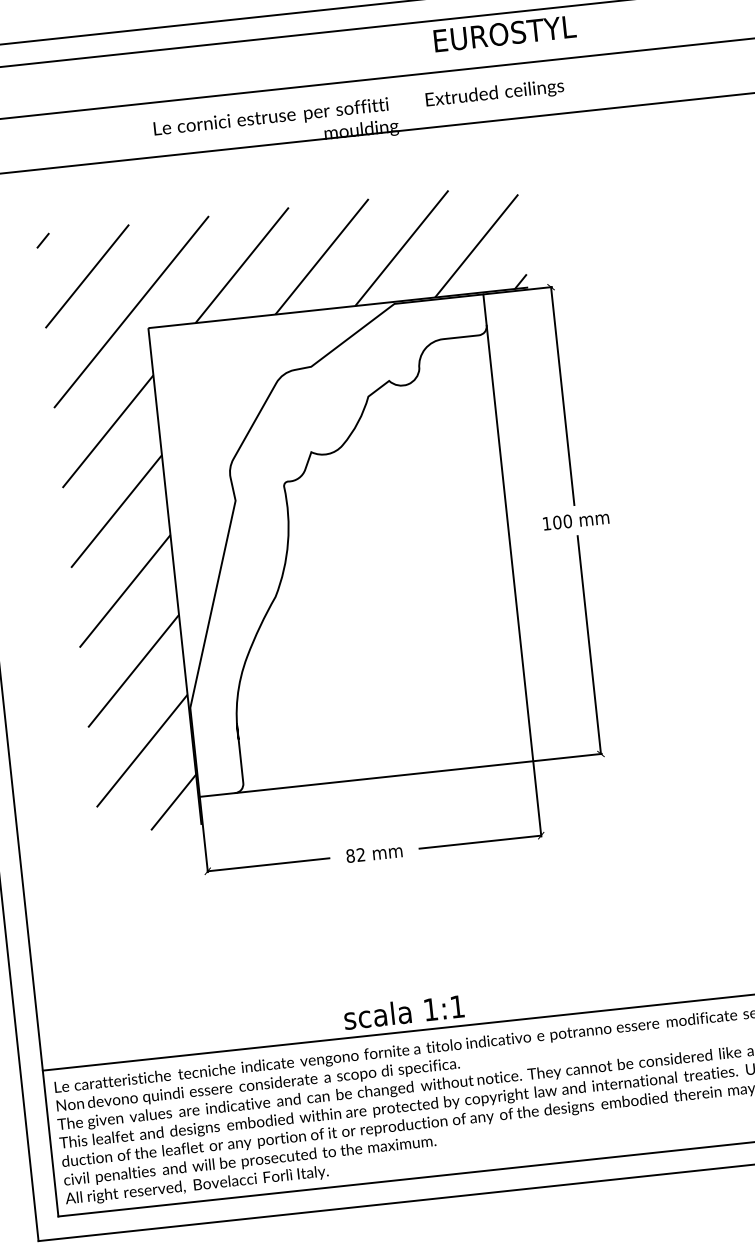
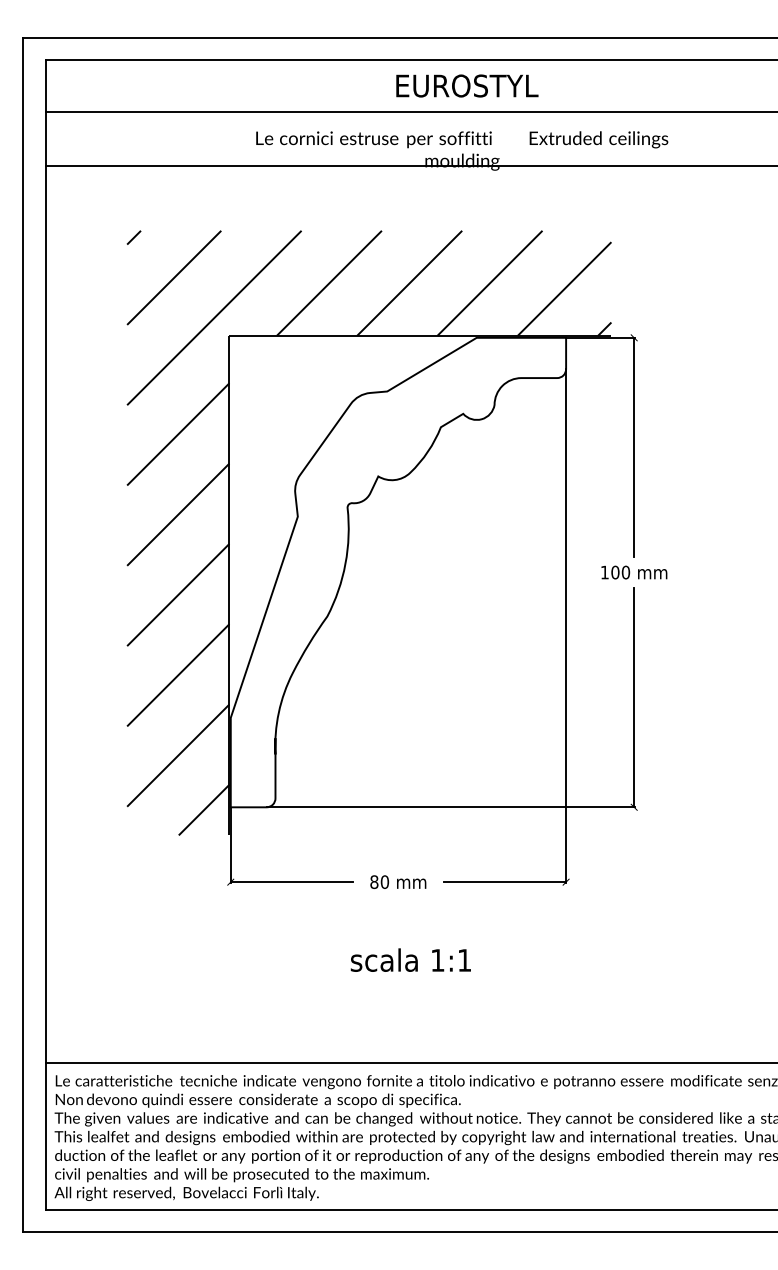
text: (505, 33) -> (467, 85), moved
text: (360, 854) -> (384, 881), 82 -> 80
text: (403, 1011) -> (410, 959), moved

